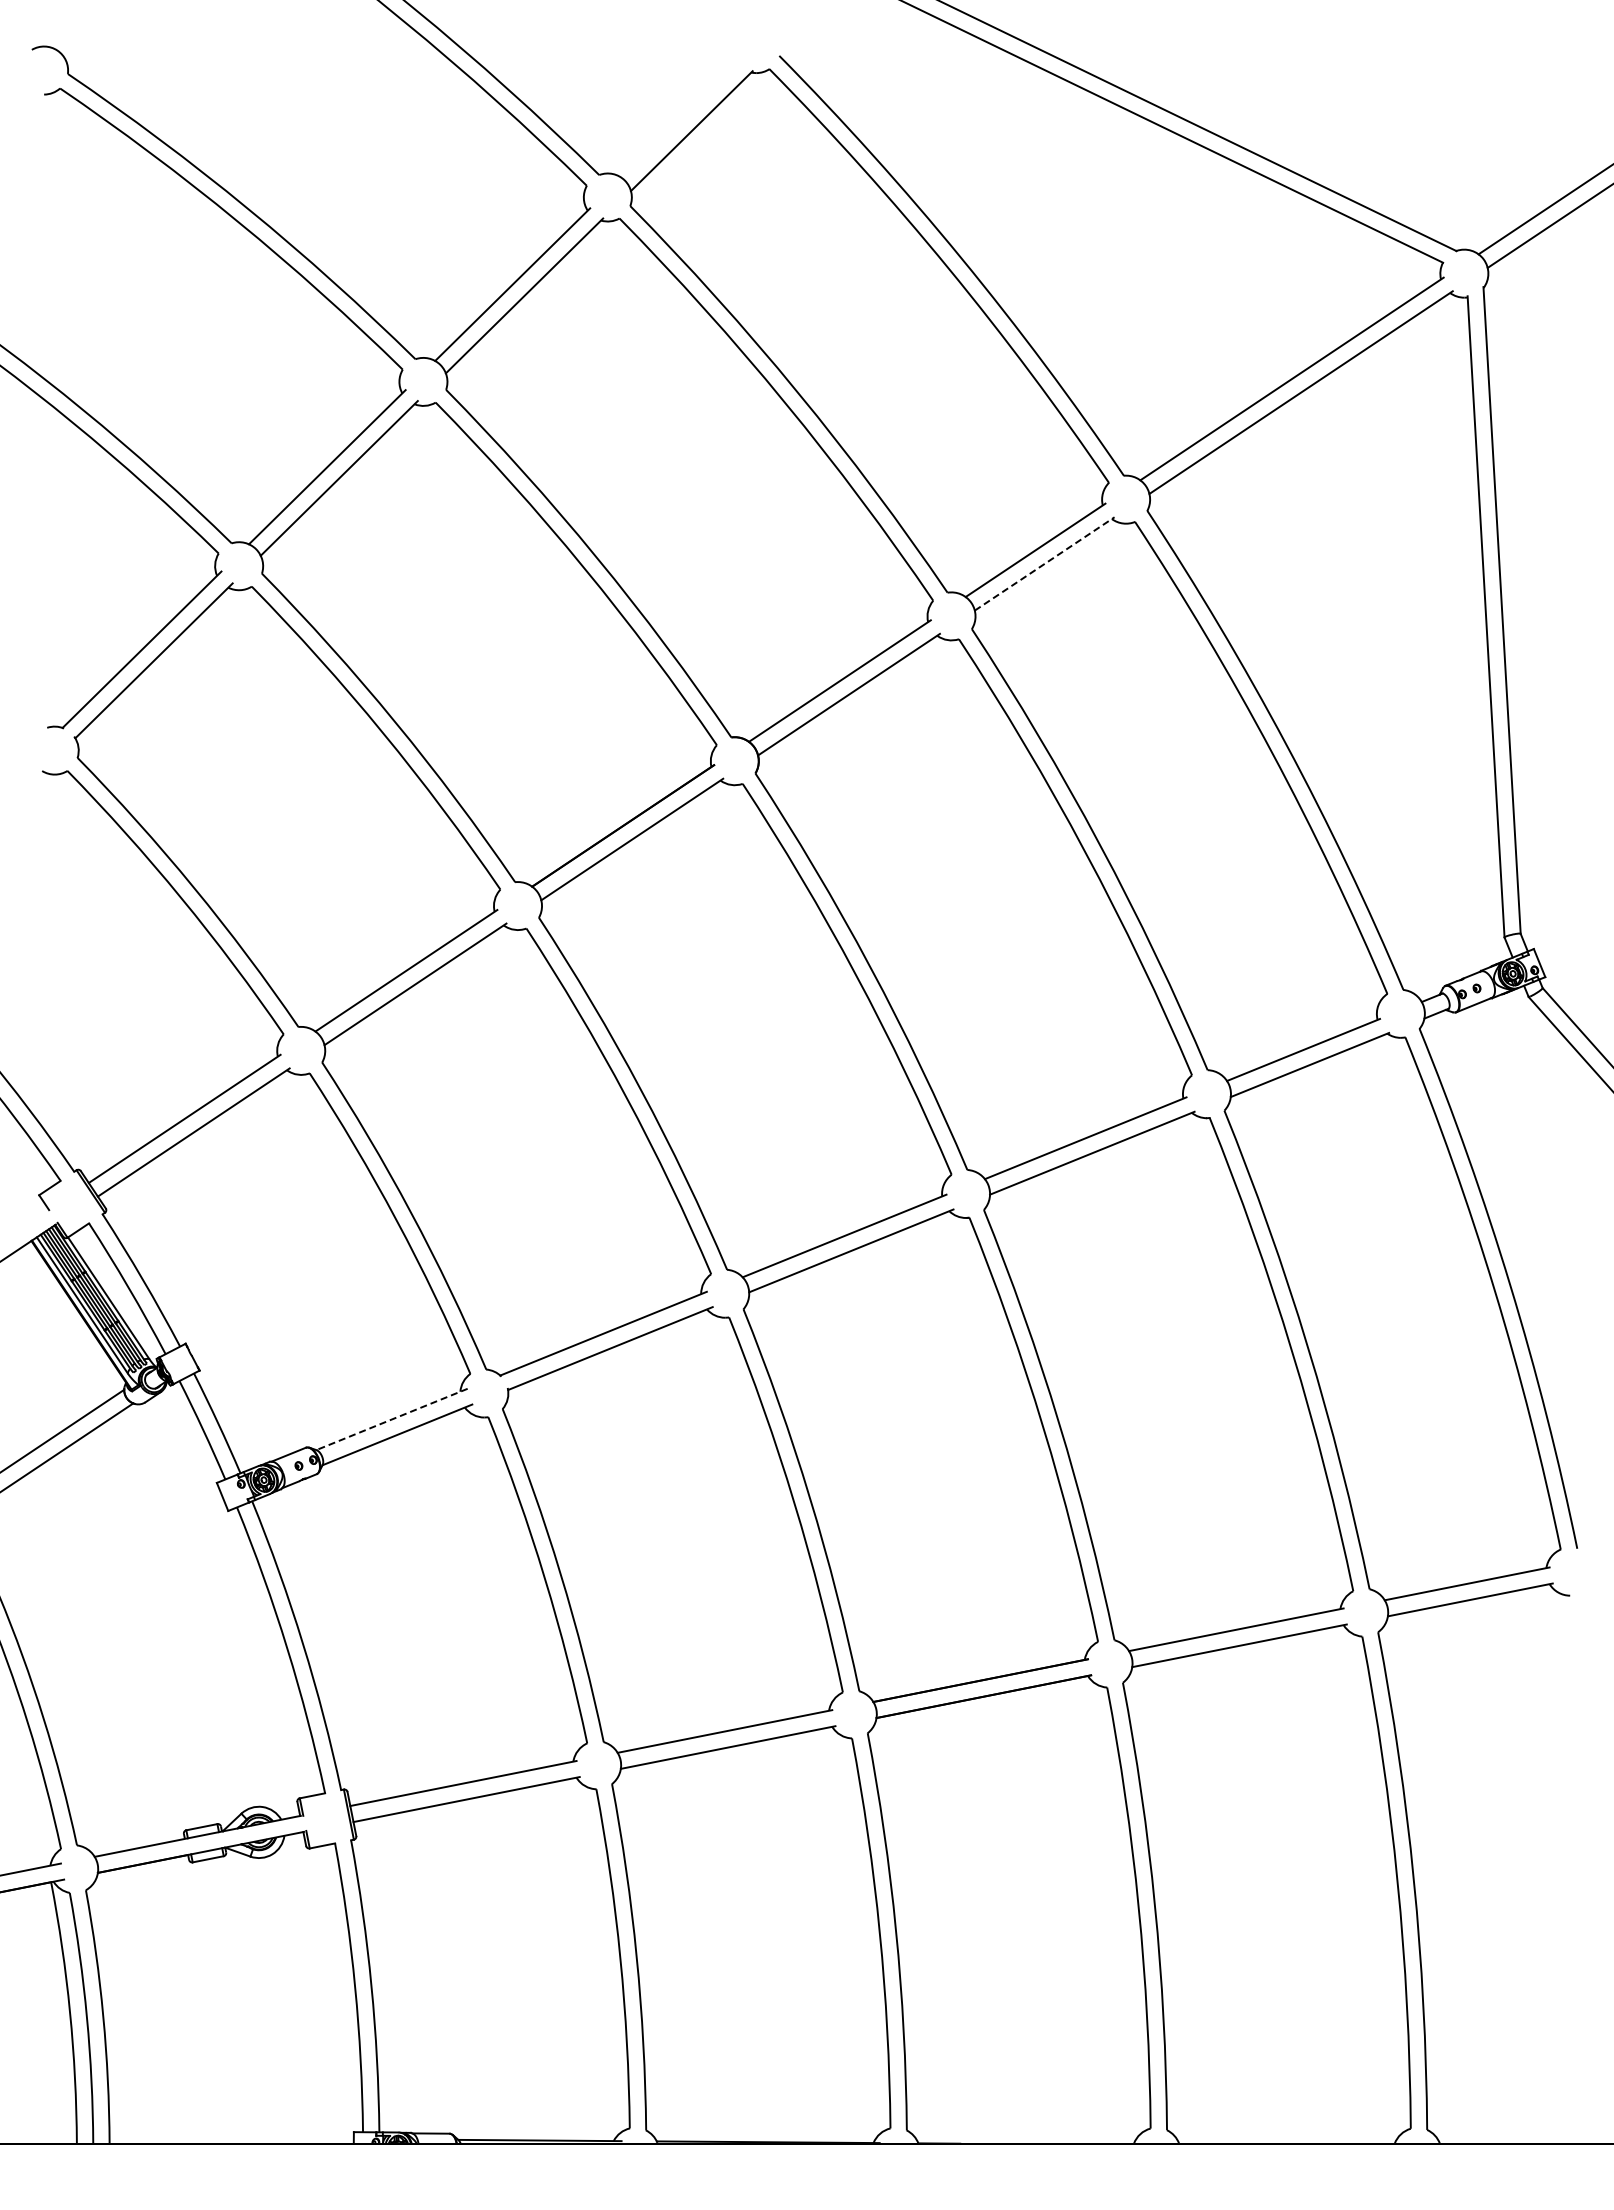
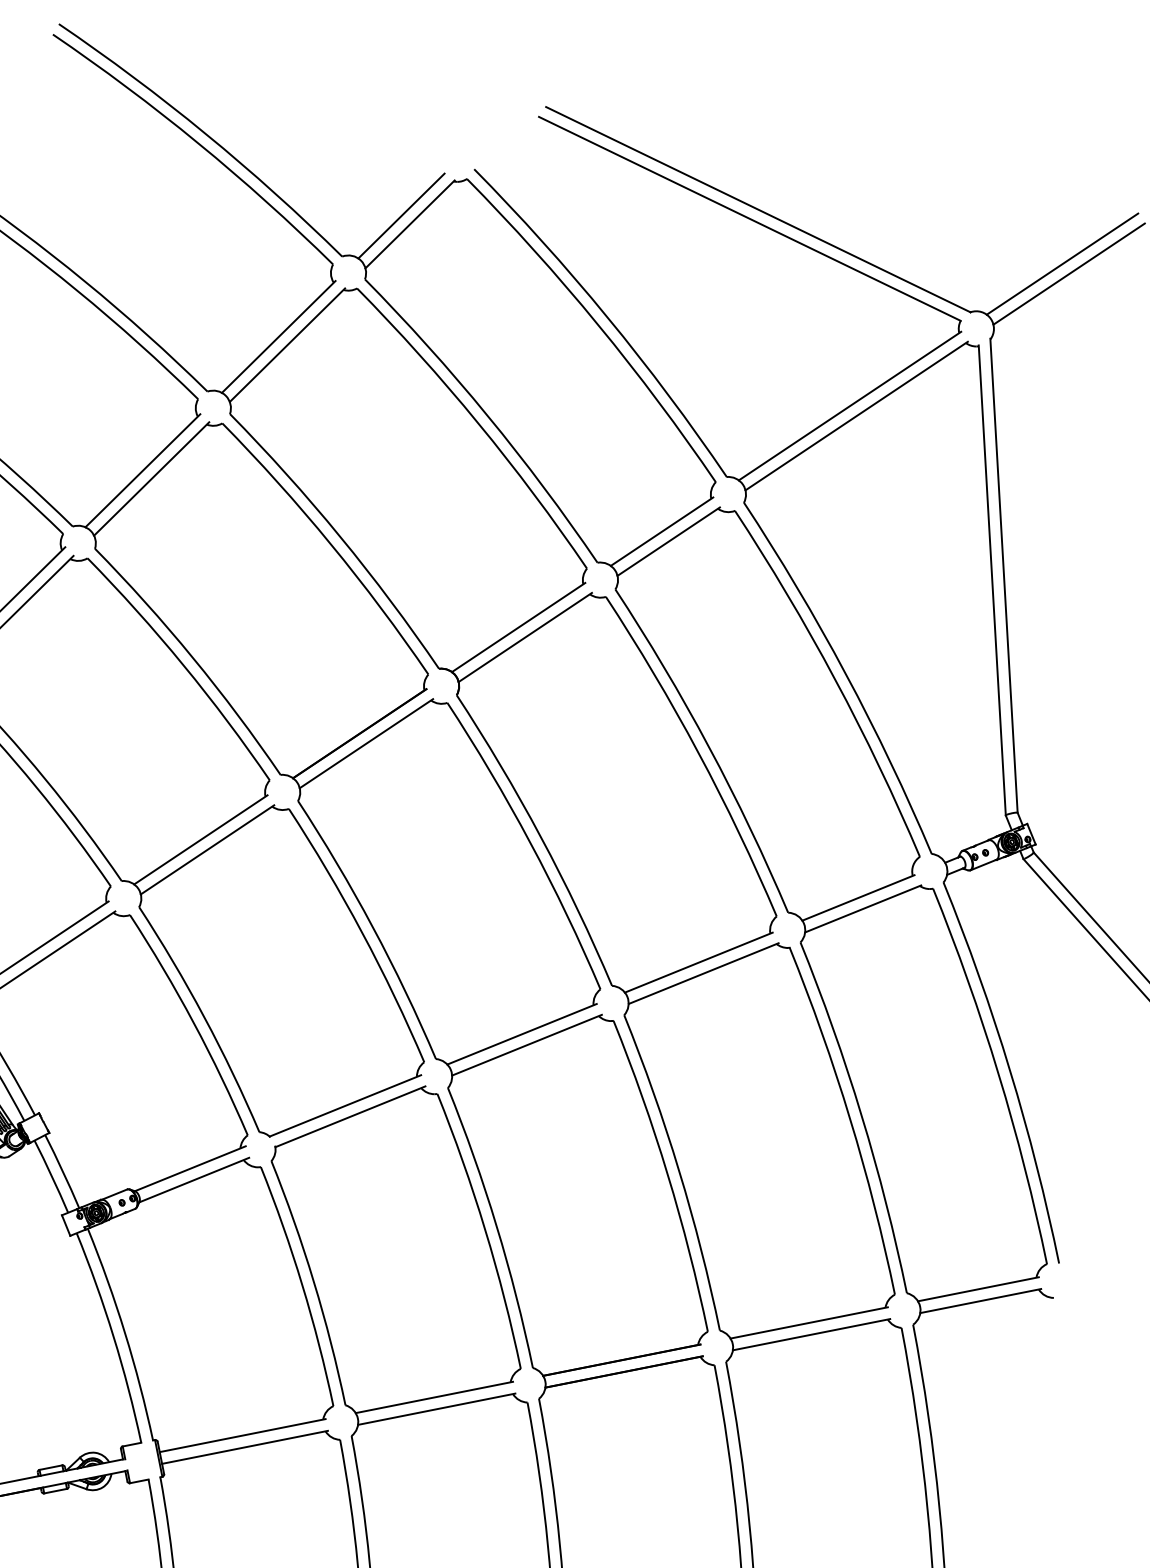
line: (679, 119) -> (401, 215), added
line: (1045, 563) -> (669, 541), dashed -> solid
line: (392, 1419) -> (190, 1168), dashed -> solid

